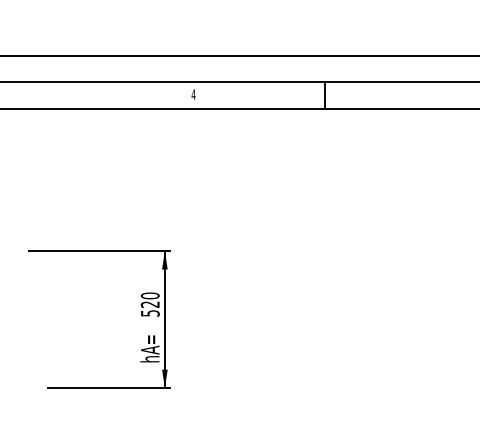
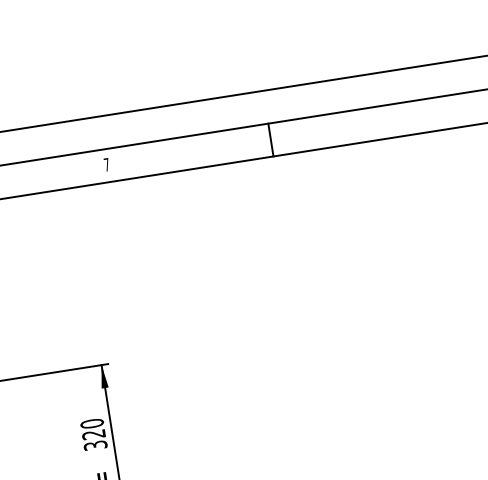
text: (193, 94) -> (106, 164), 4 -> 7
text: (149, 313) -> (94, 445), 520 -> 320

